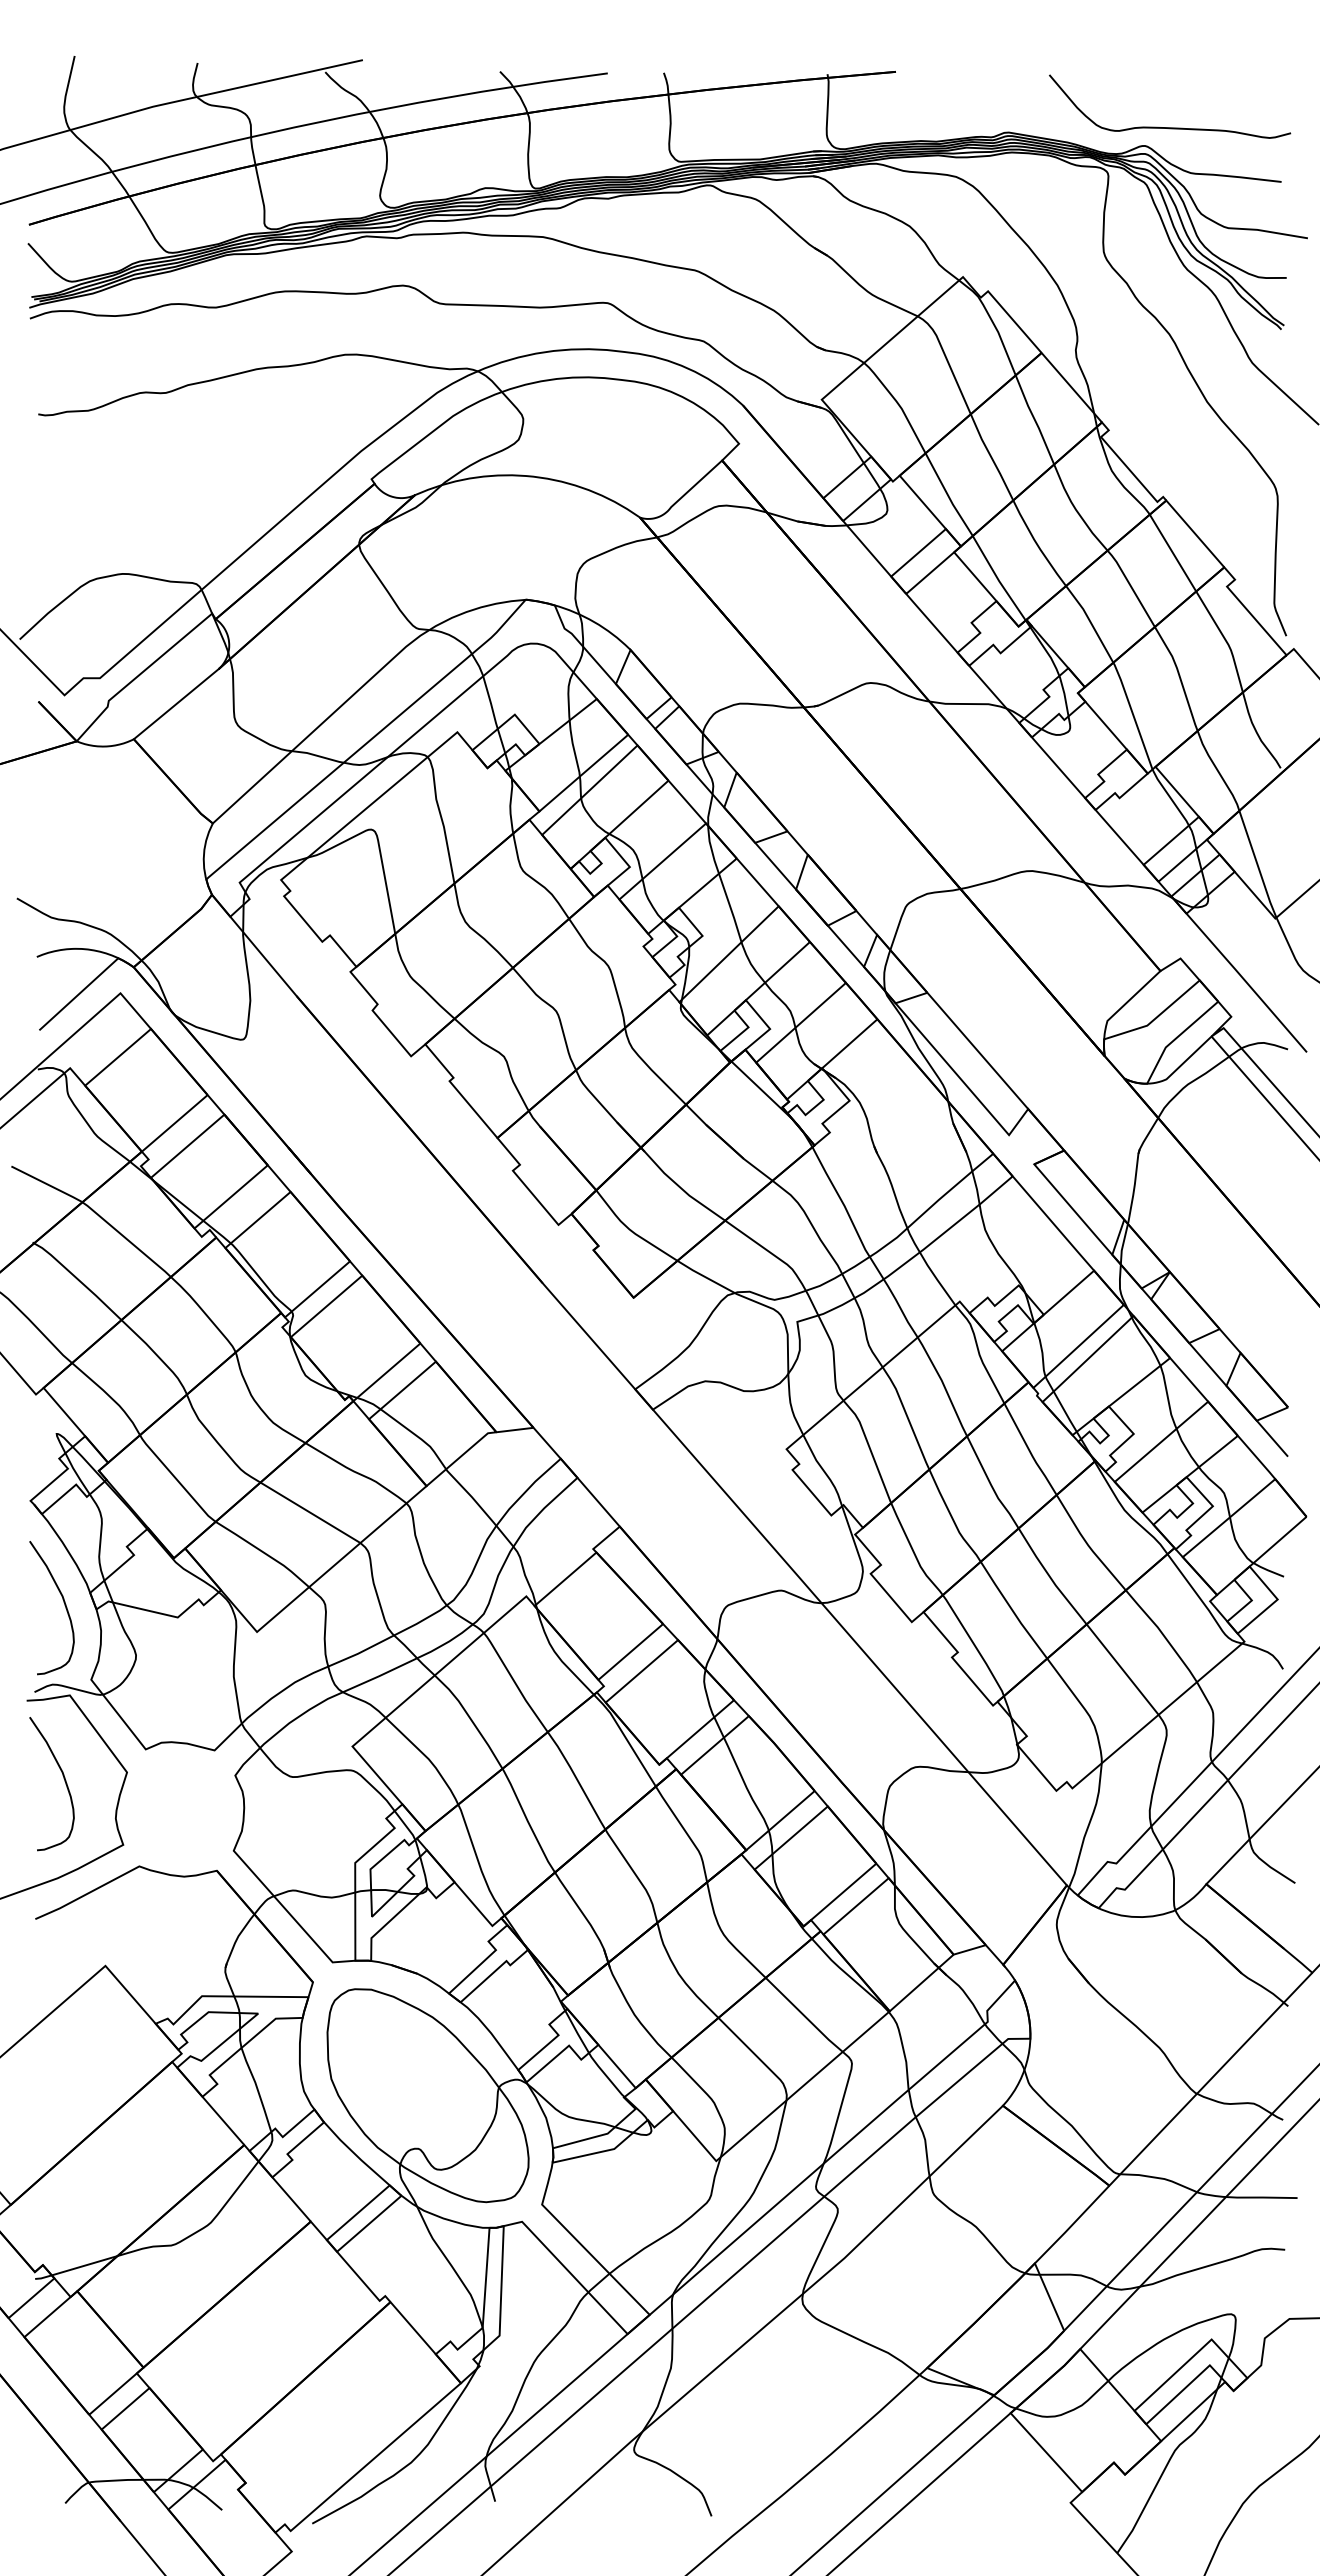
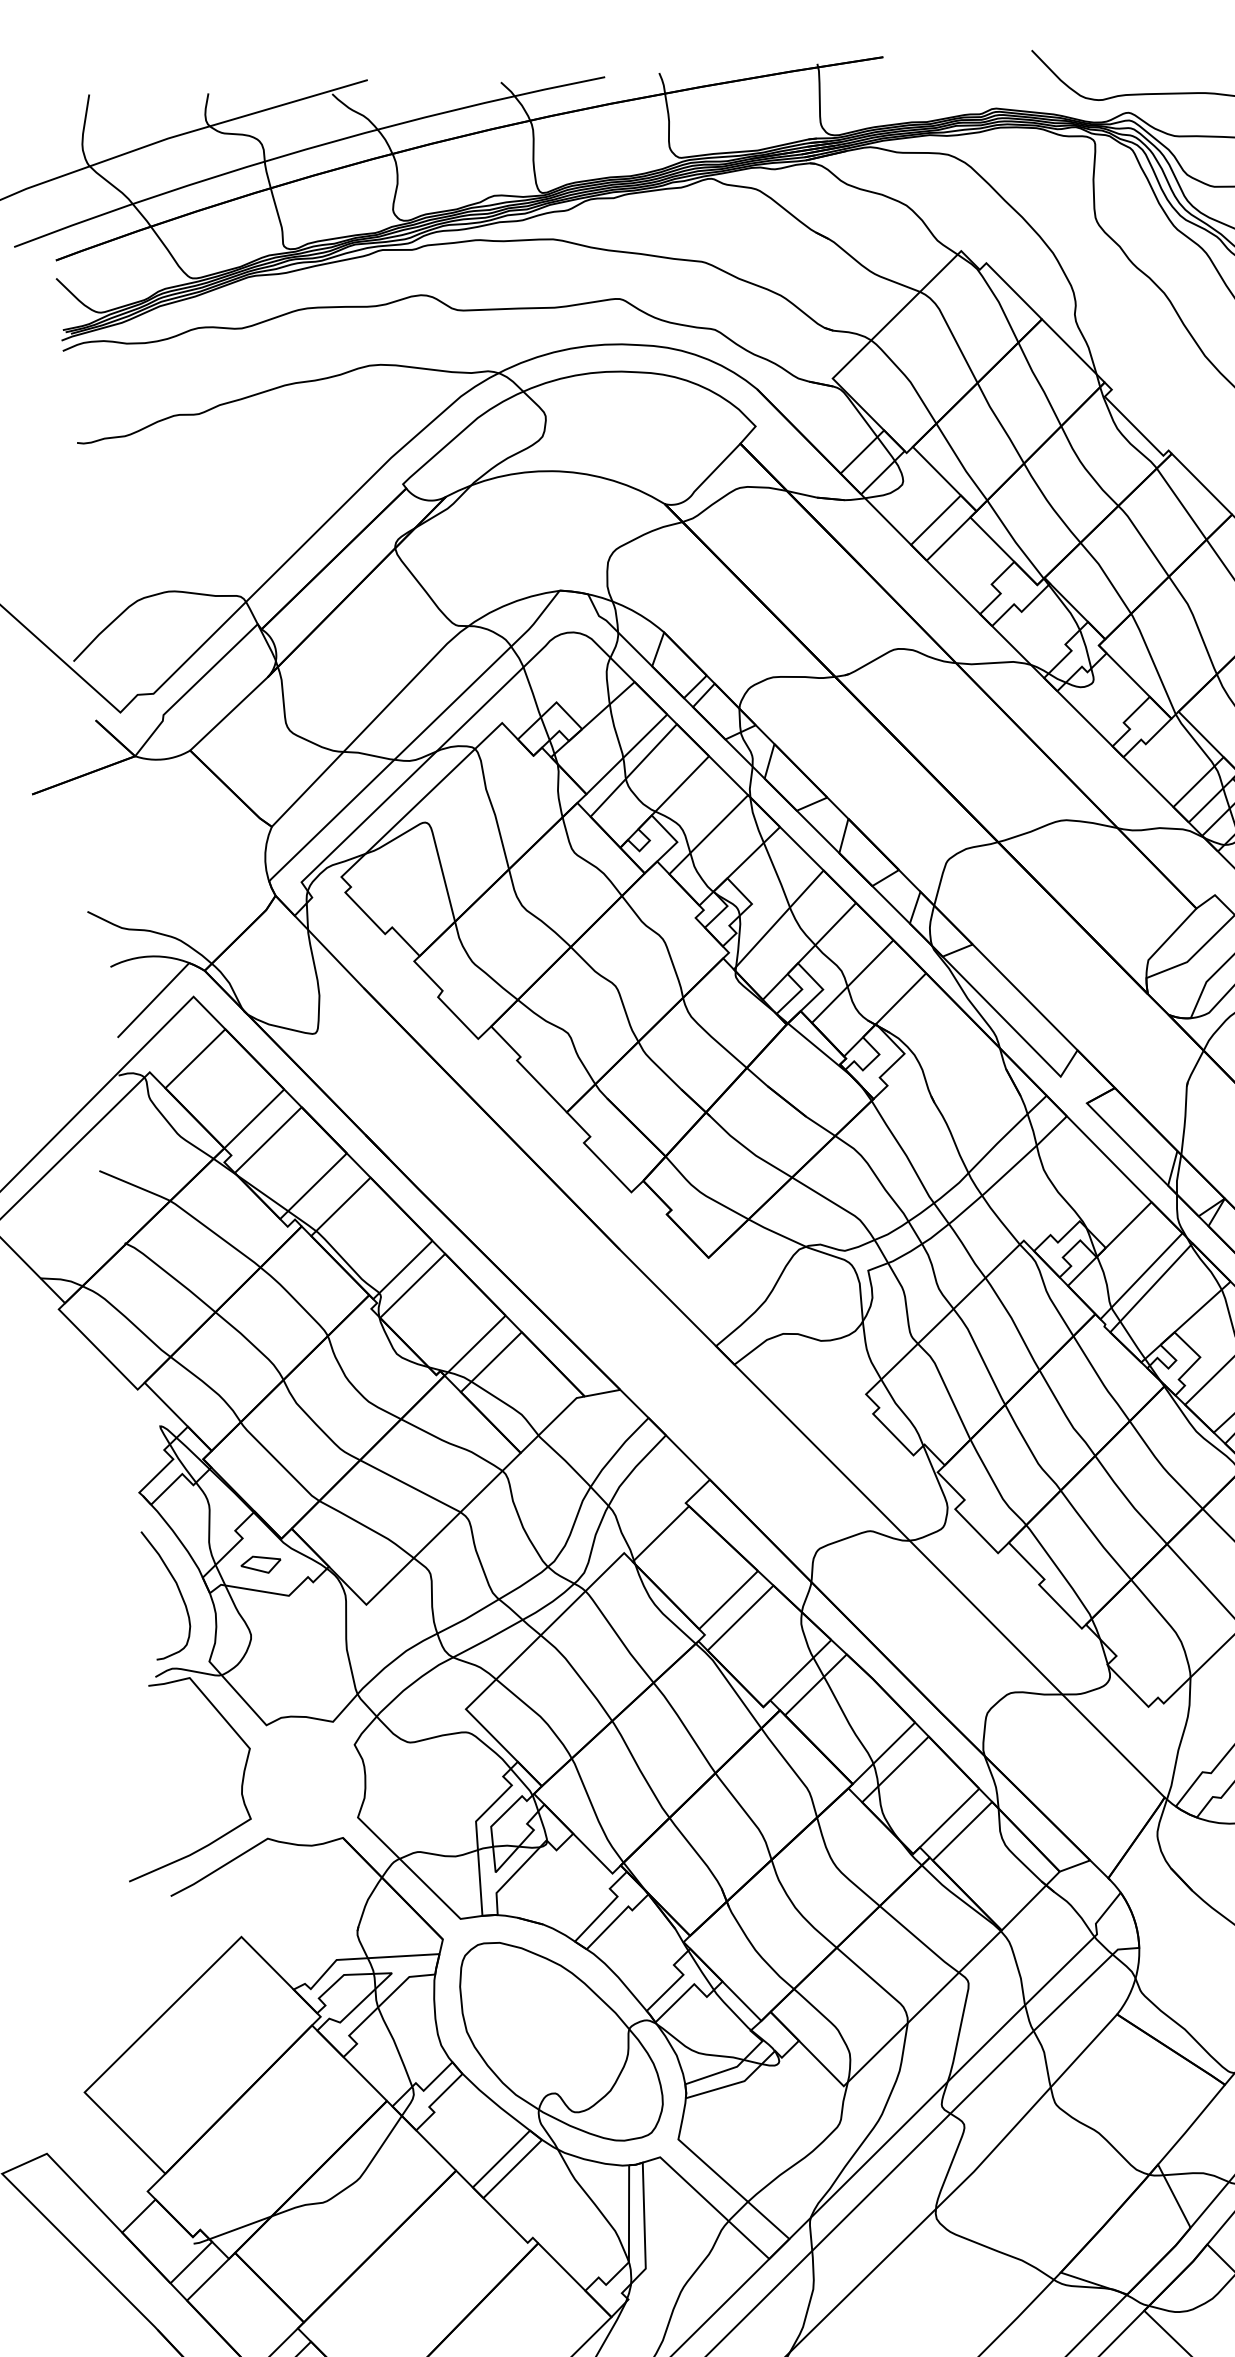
part: (151, 1583) -> (261, 1564), added
curve: (64, 1781) -> (190, 1761), removed

